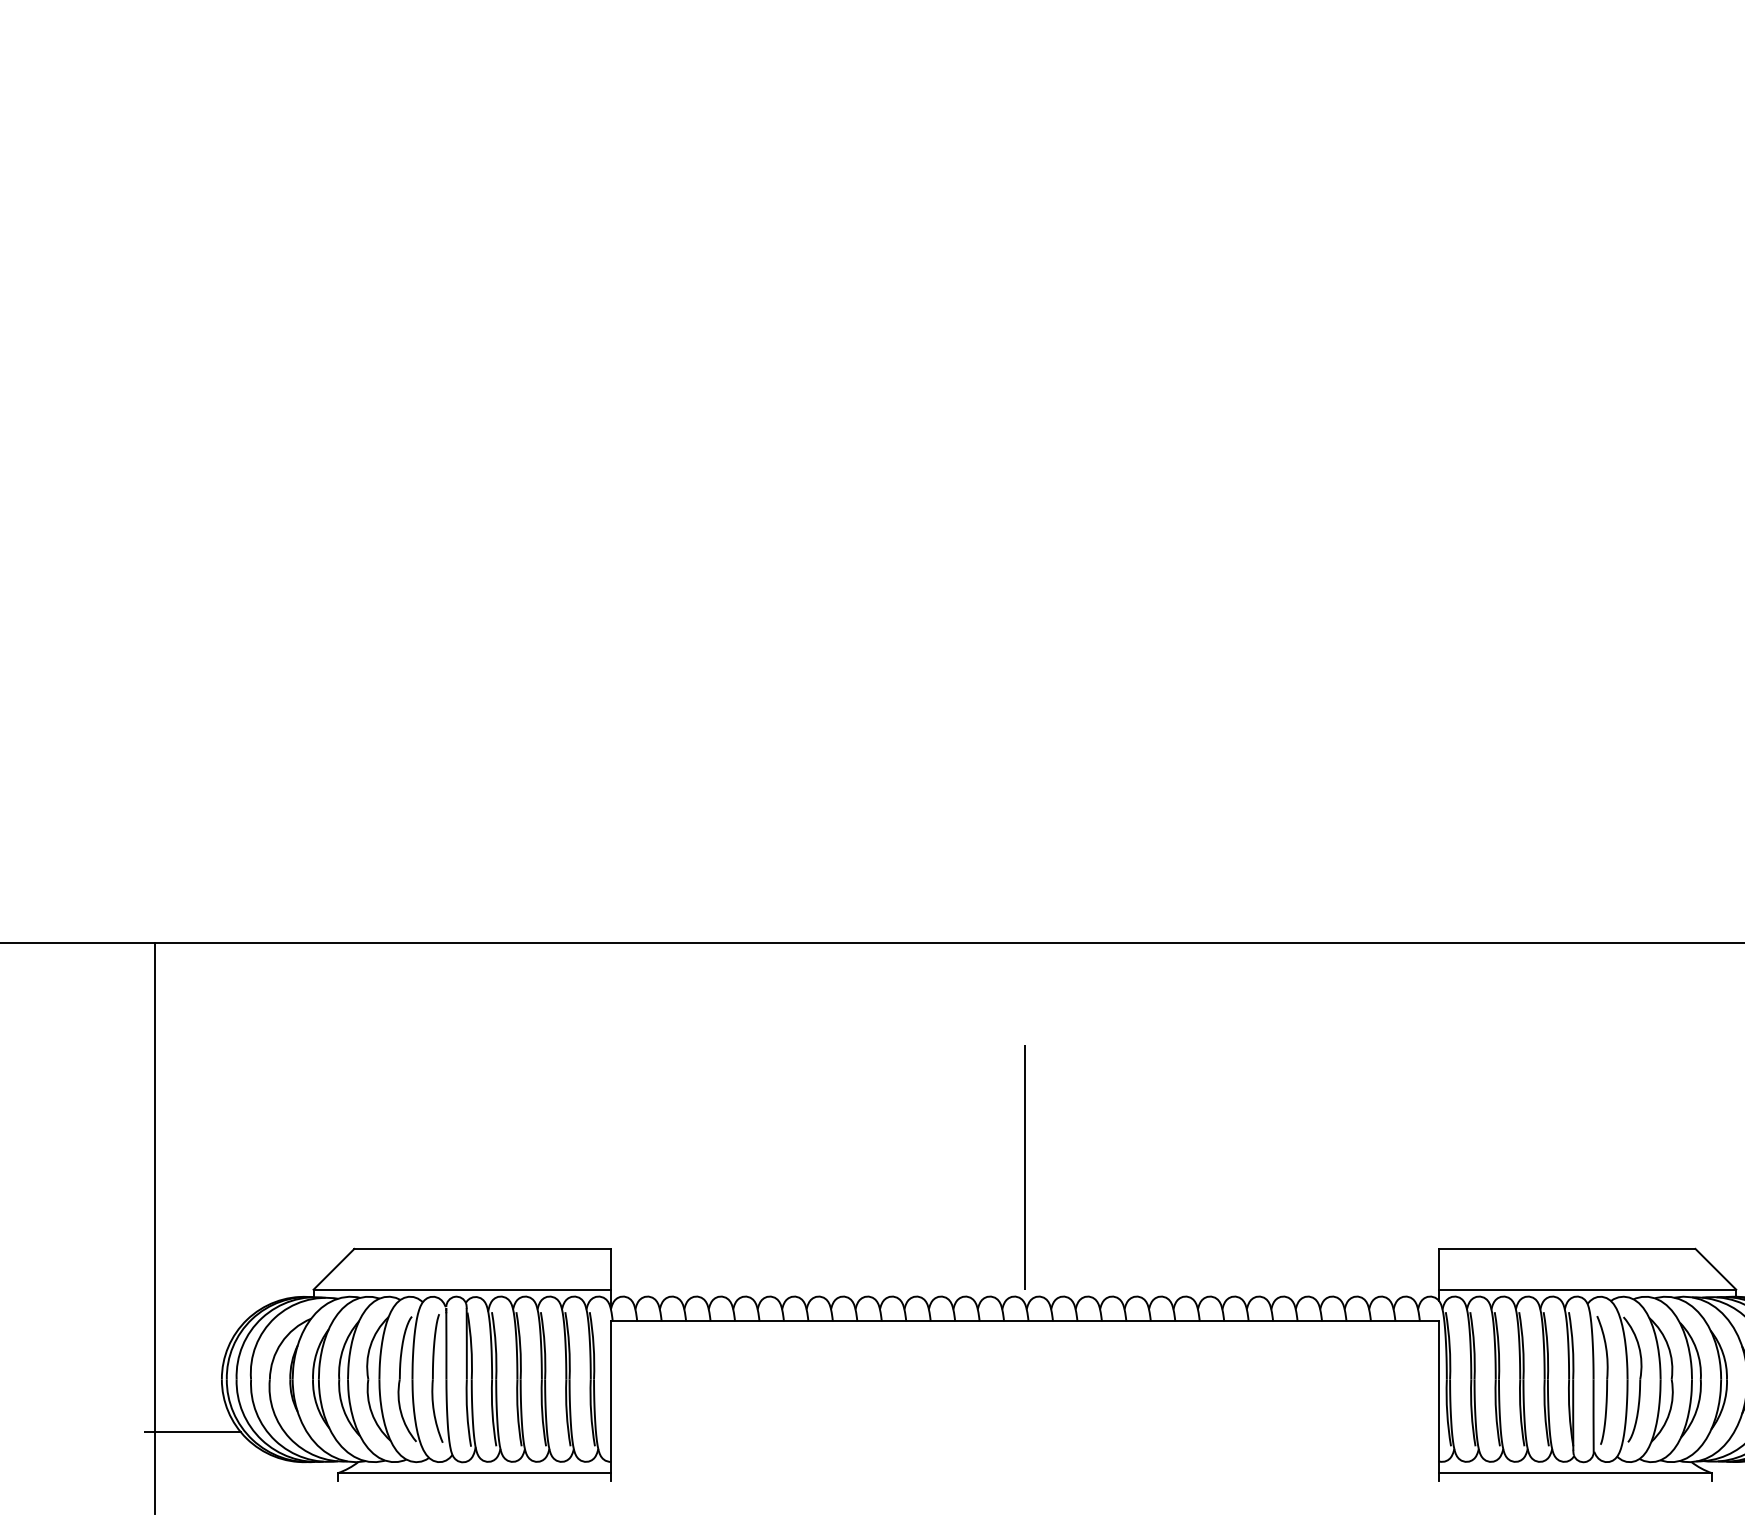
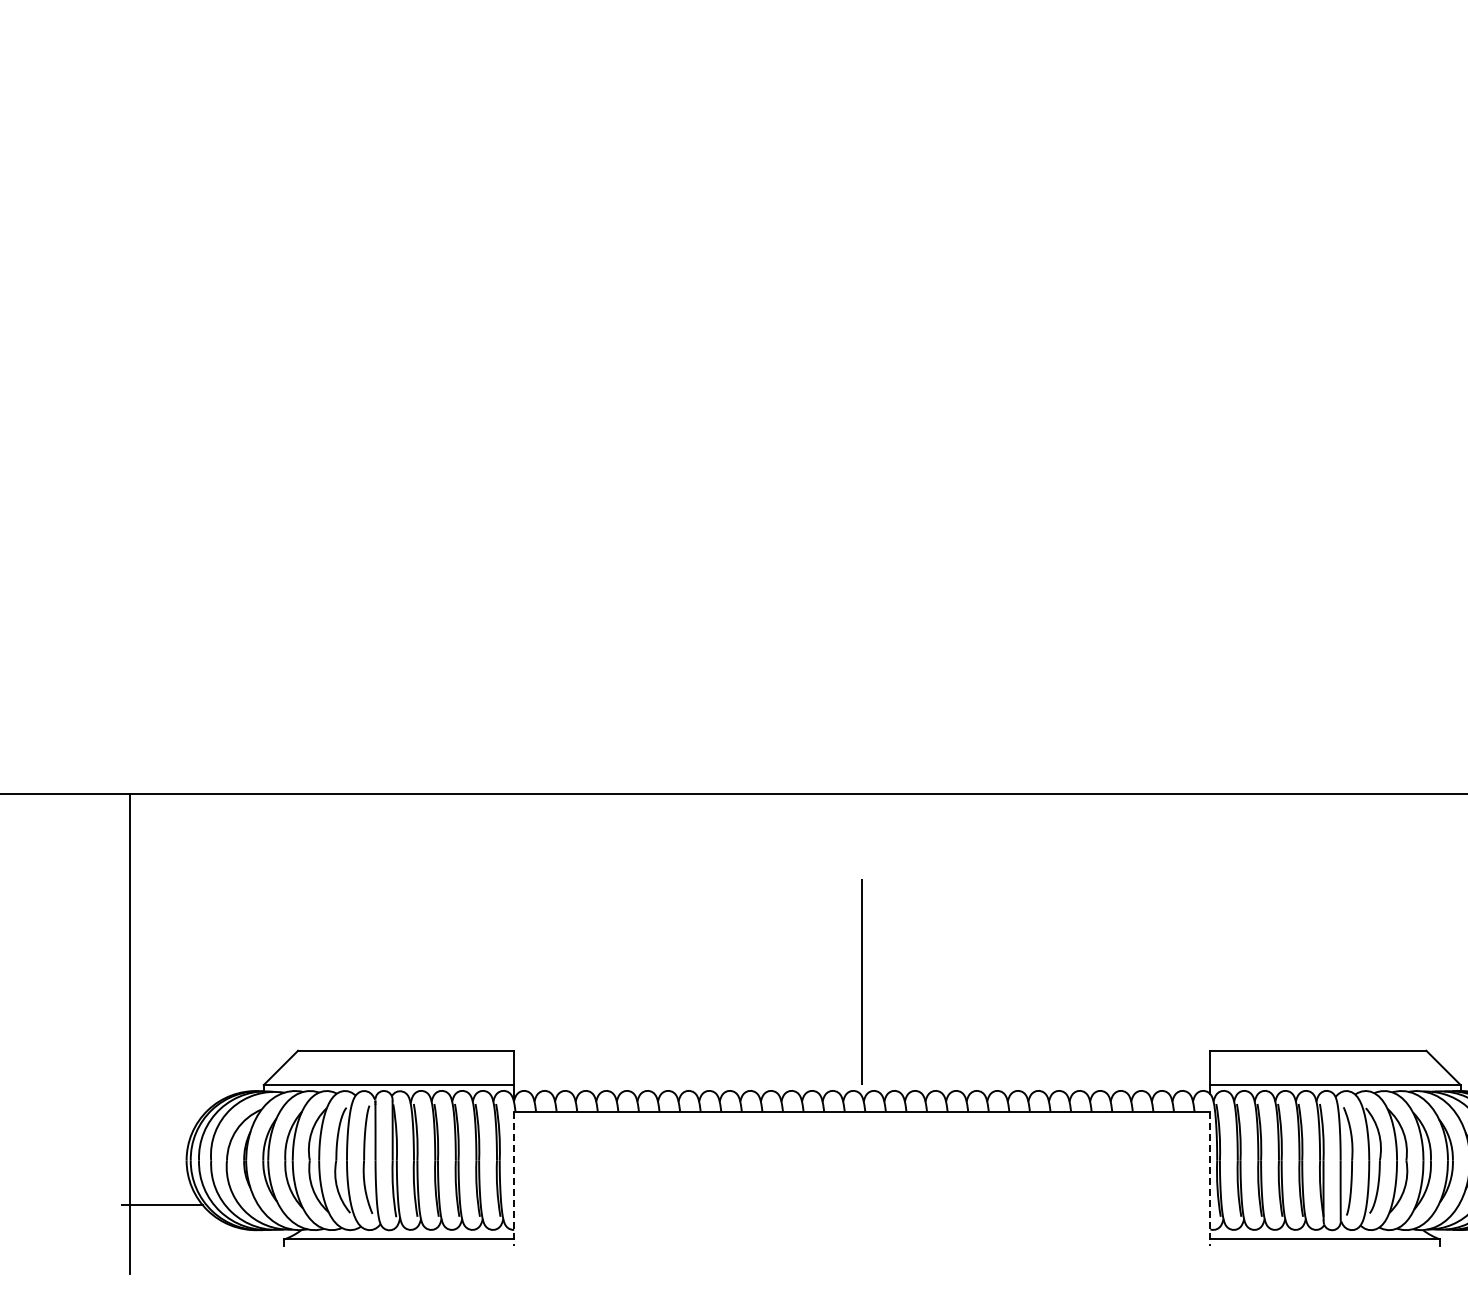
line: (611, 1401) -> (514, 1179), solid -> dashed
line: (1438, 1401) -> (1210, 1179), solid -> dashed

